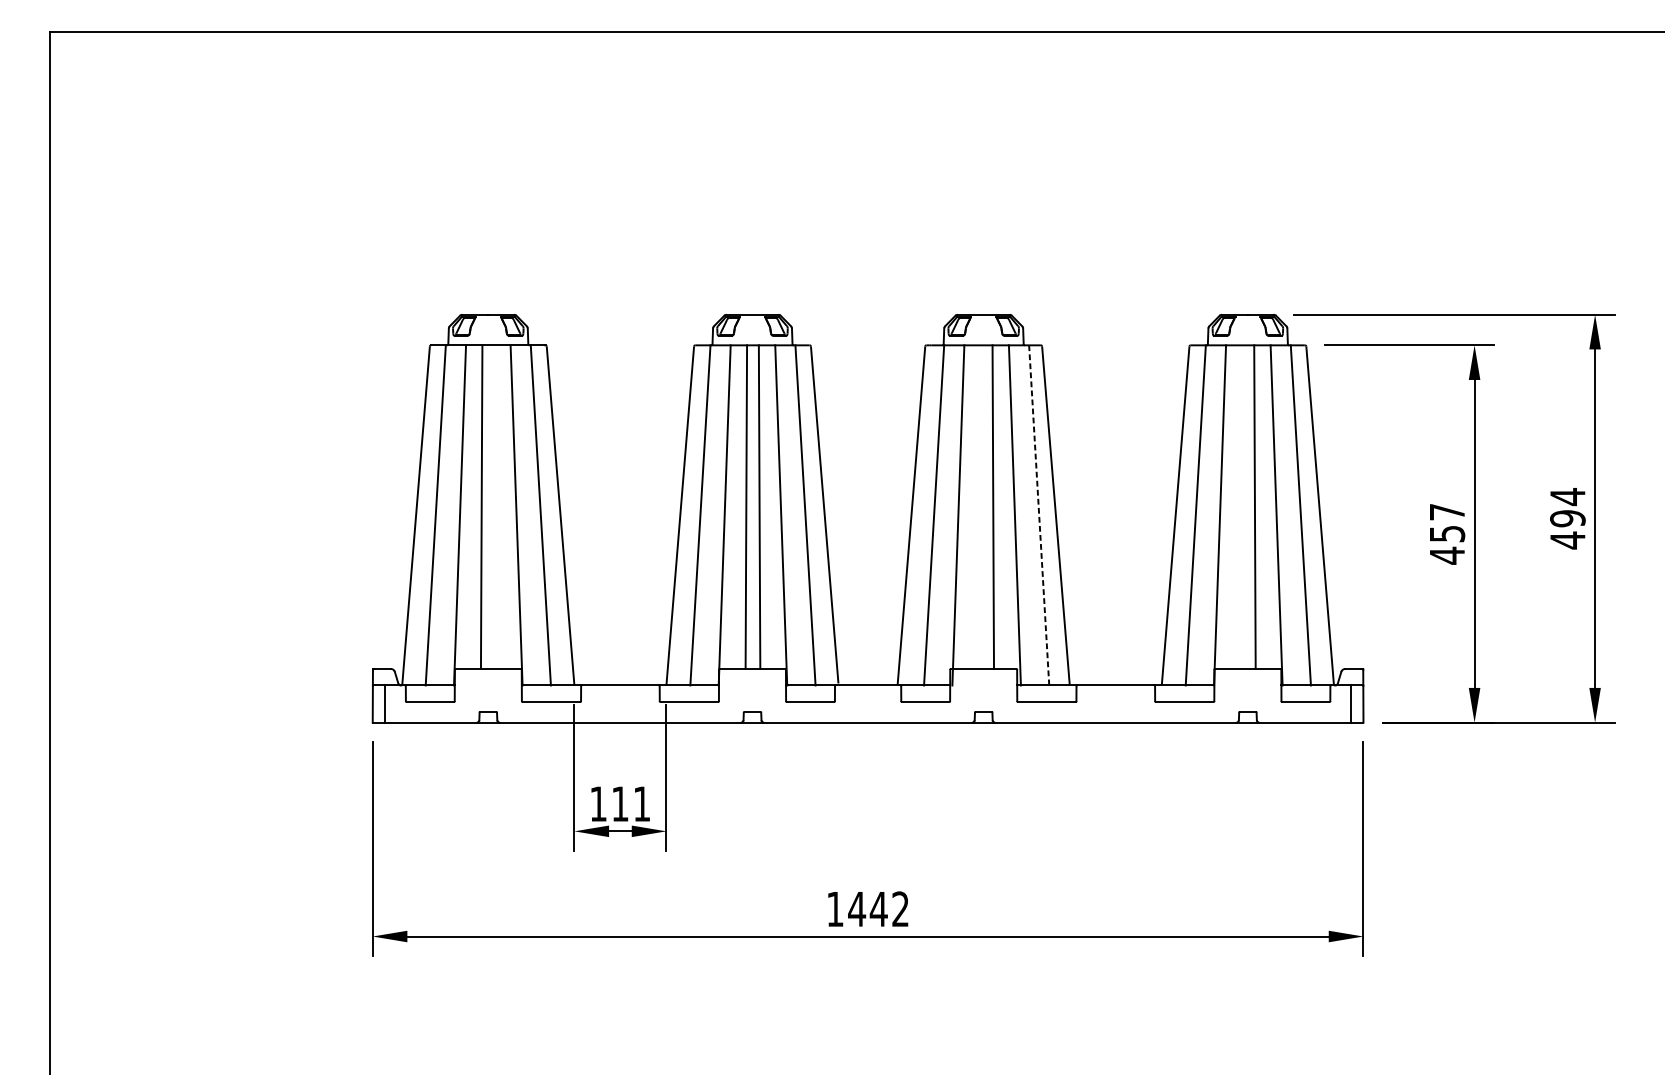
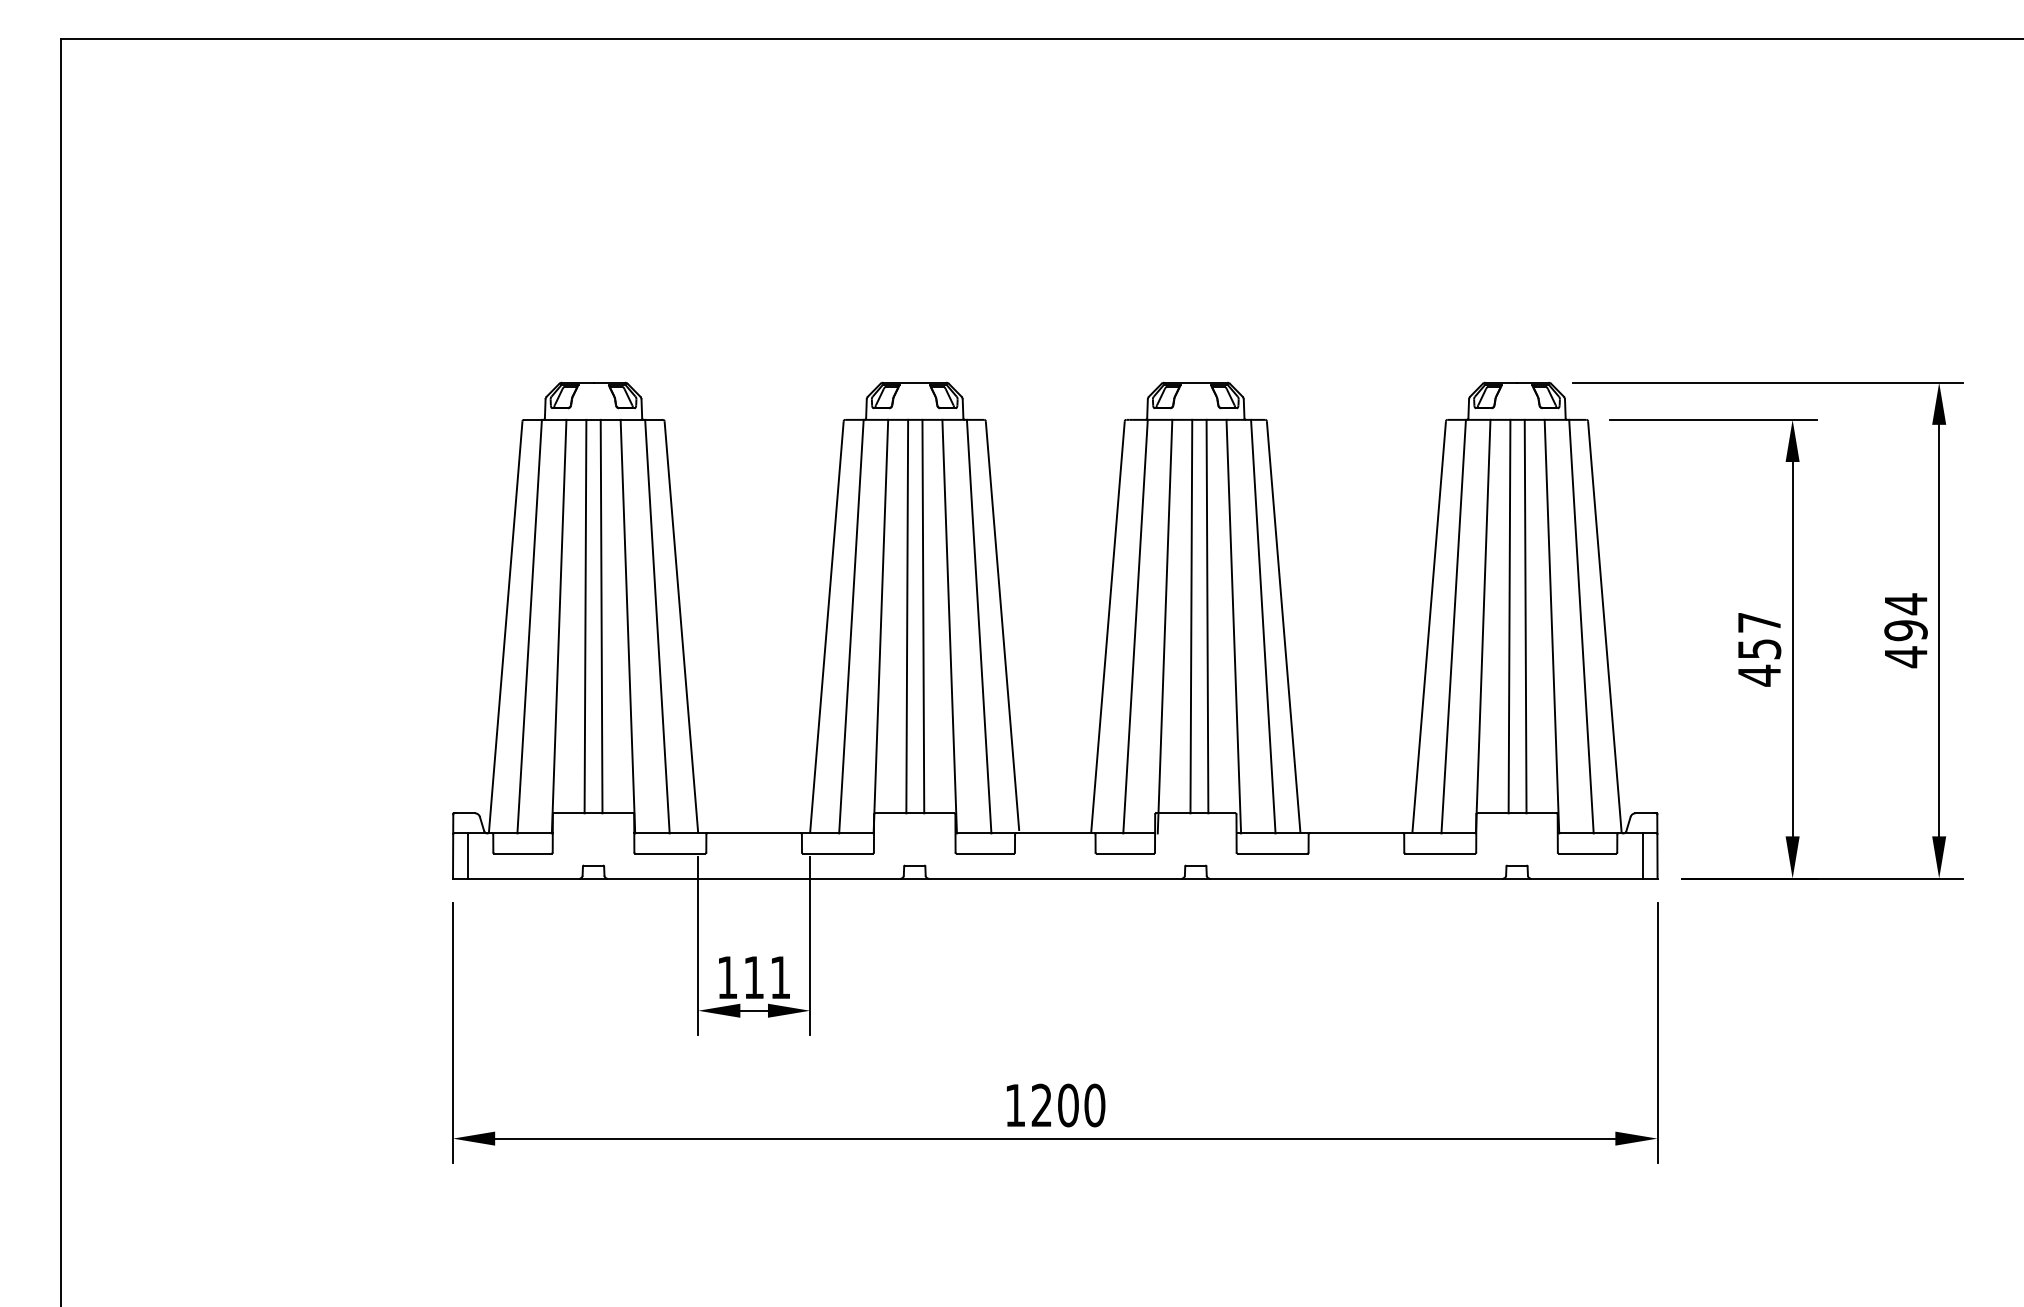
line: (494, 507) -> (601, 616), added
line: (980, 507) -> (1191, 616), added
line: (1241, 507) -> (1509, 616), added
line: (1039, 516) -> (1263, 627), dashed -> solid
text: (878, 909) -> (1067, 1105), 1442 -> 1200

